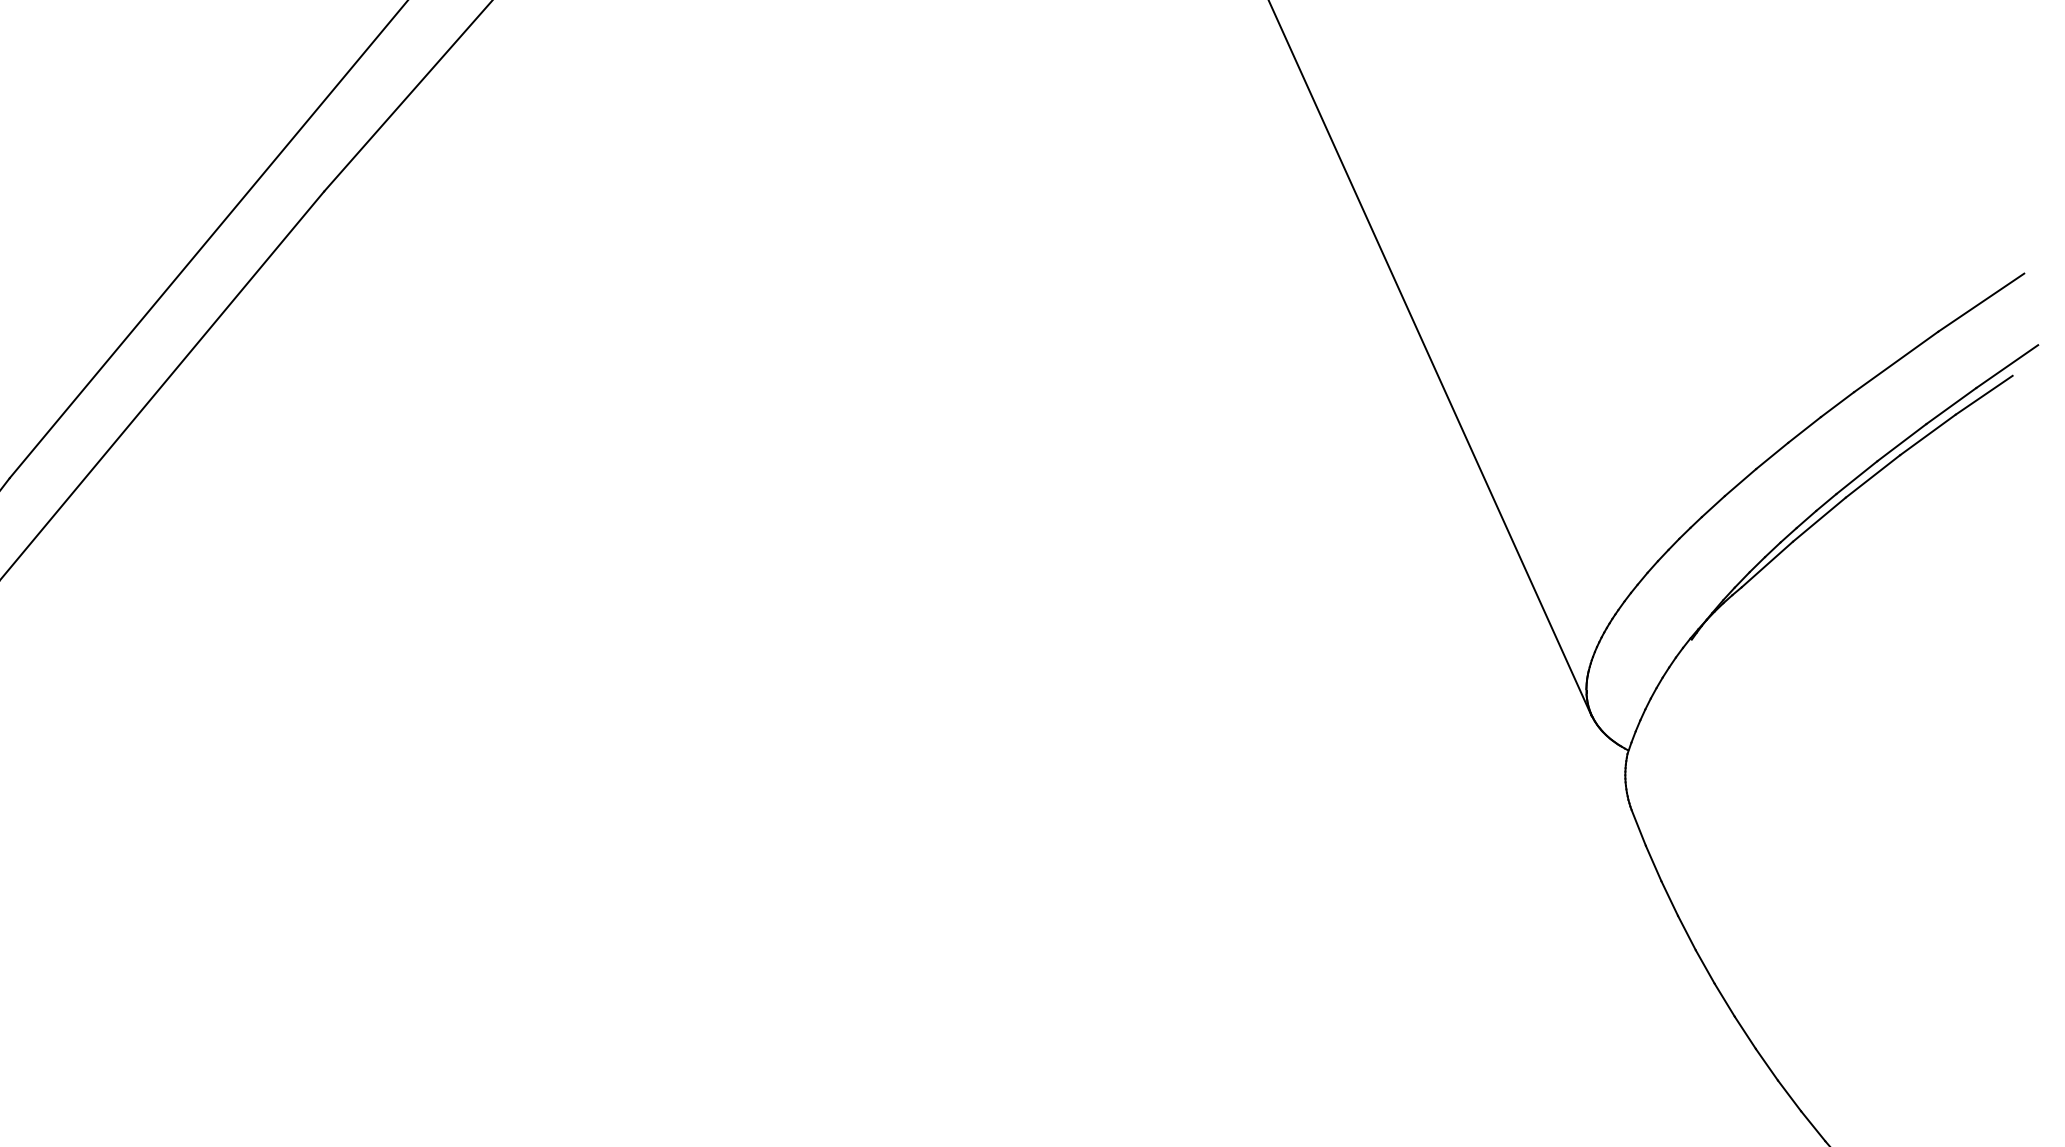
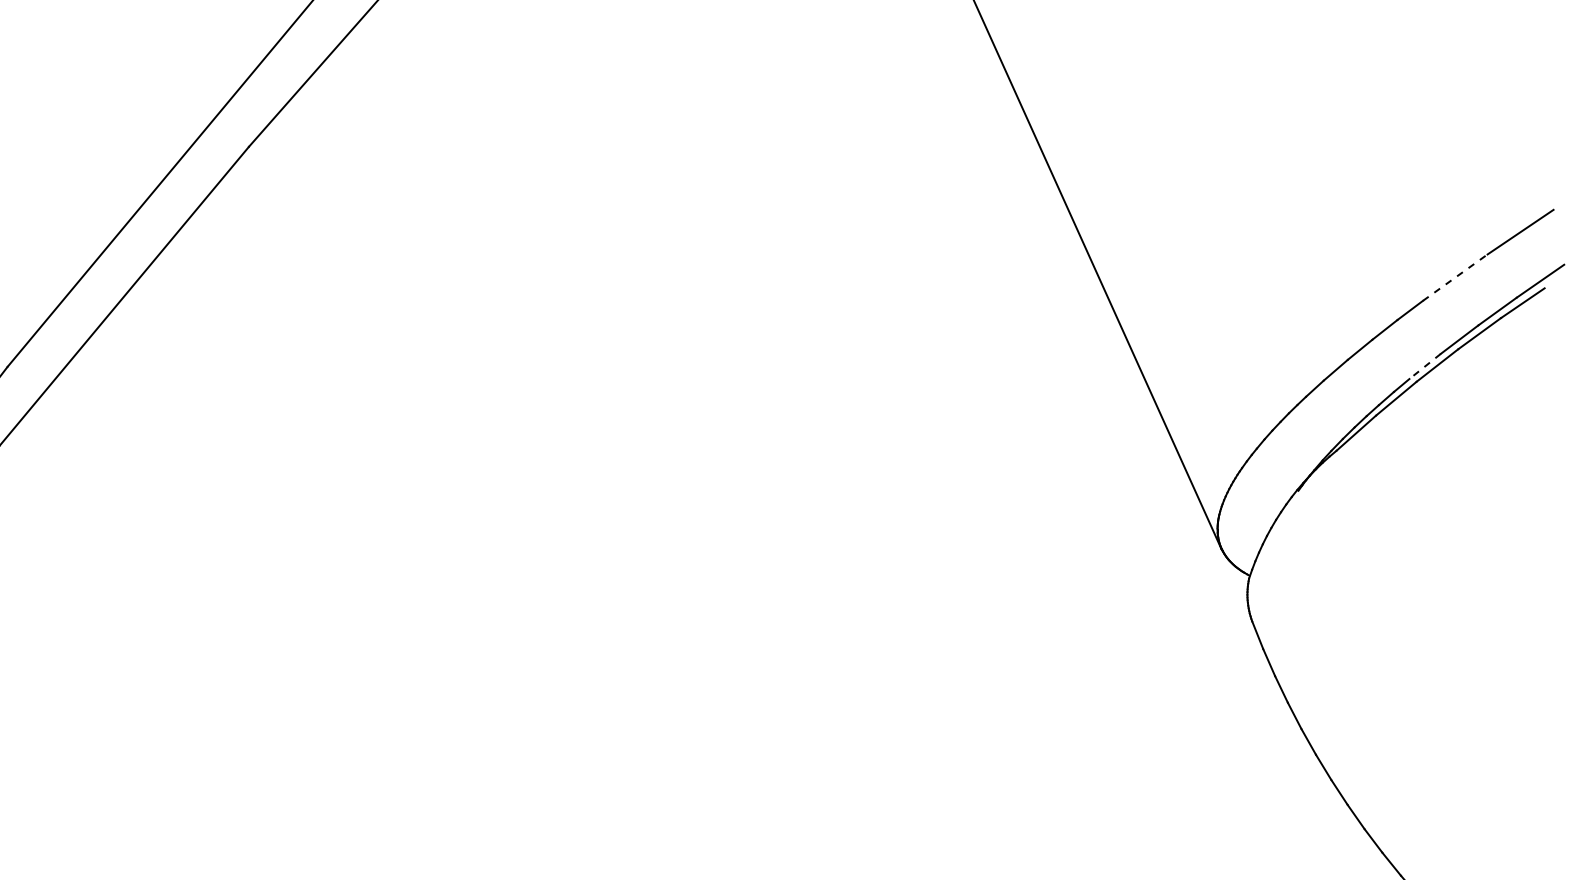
line: (1896, 361) -> (1455, 277), solid -> dashed
line: (1856, 477) -> (1424, 366), solid -> dashed

